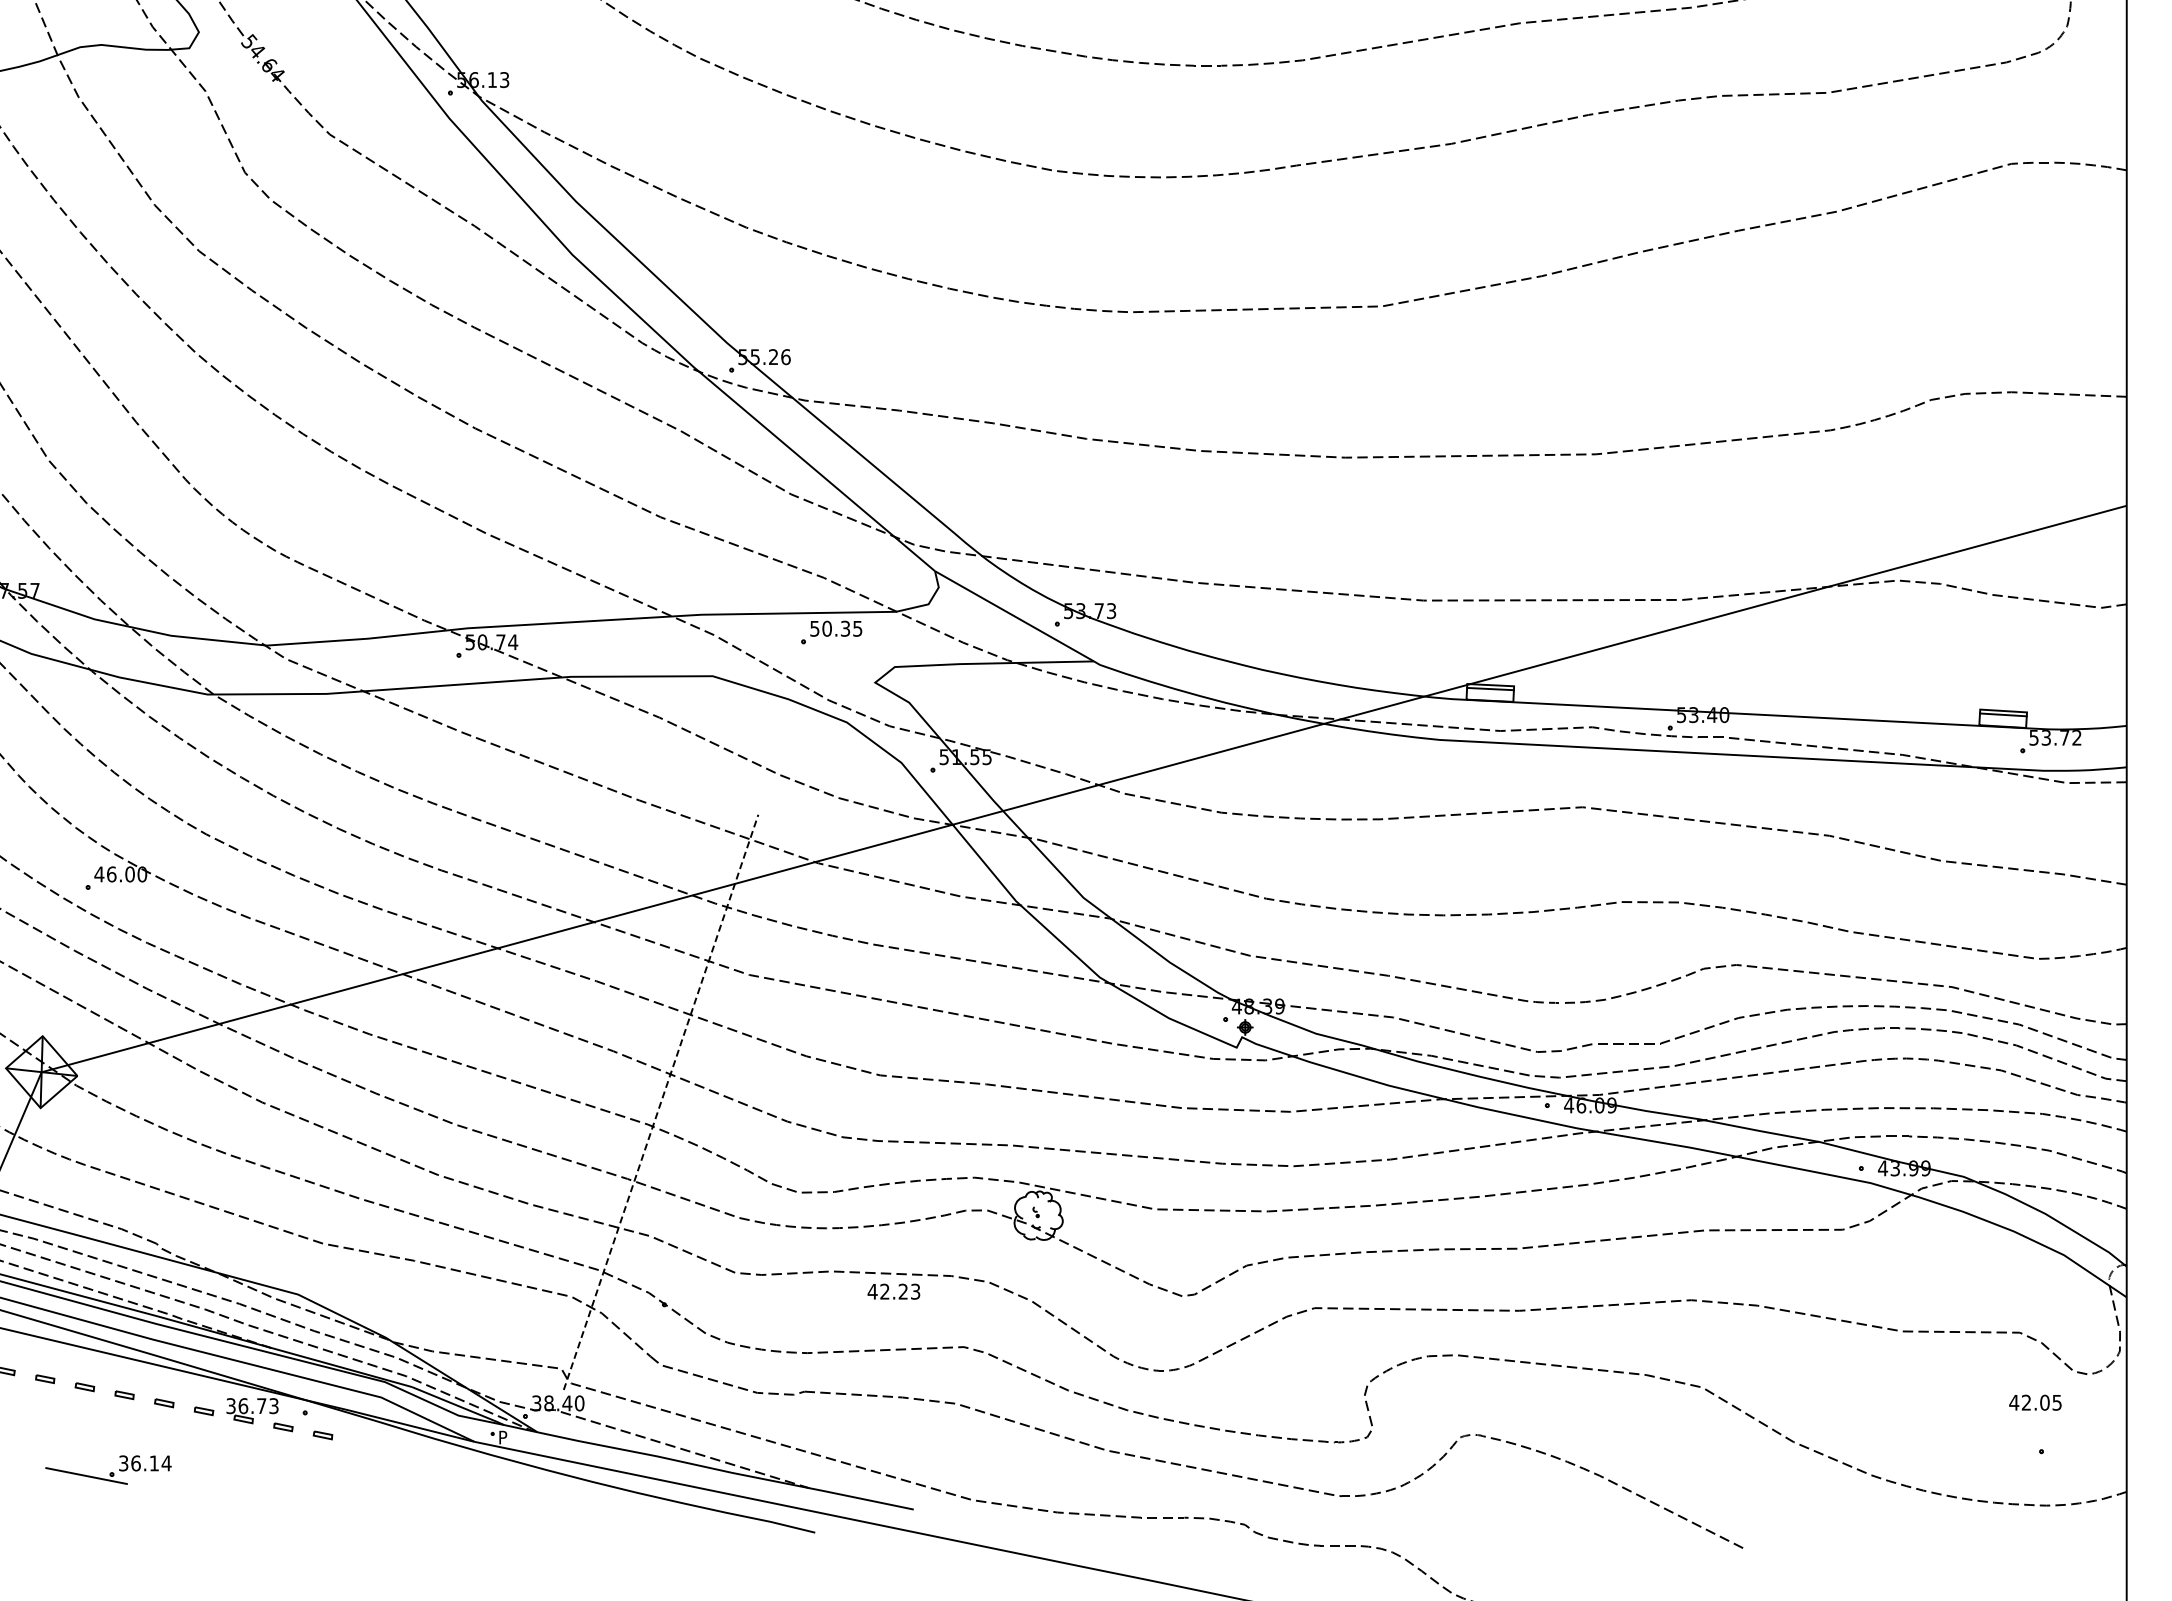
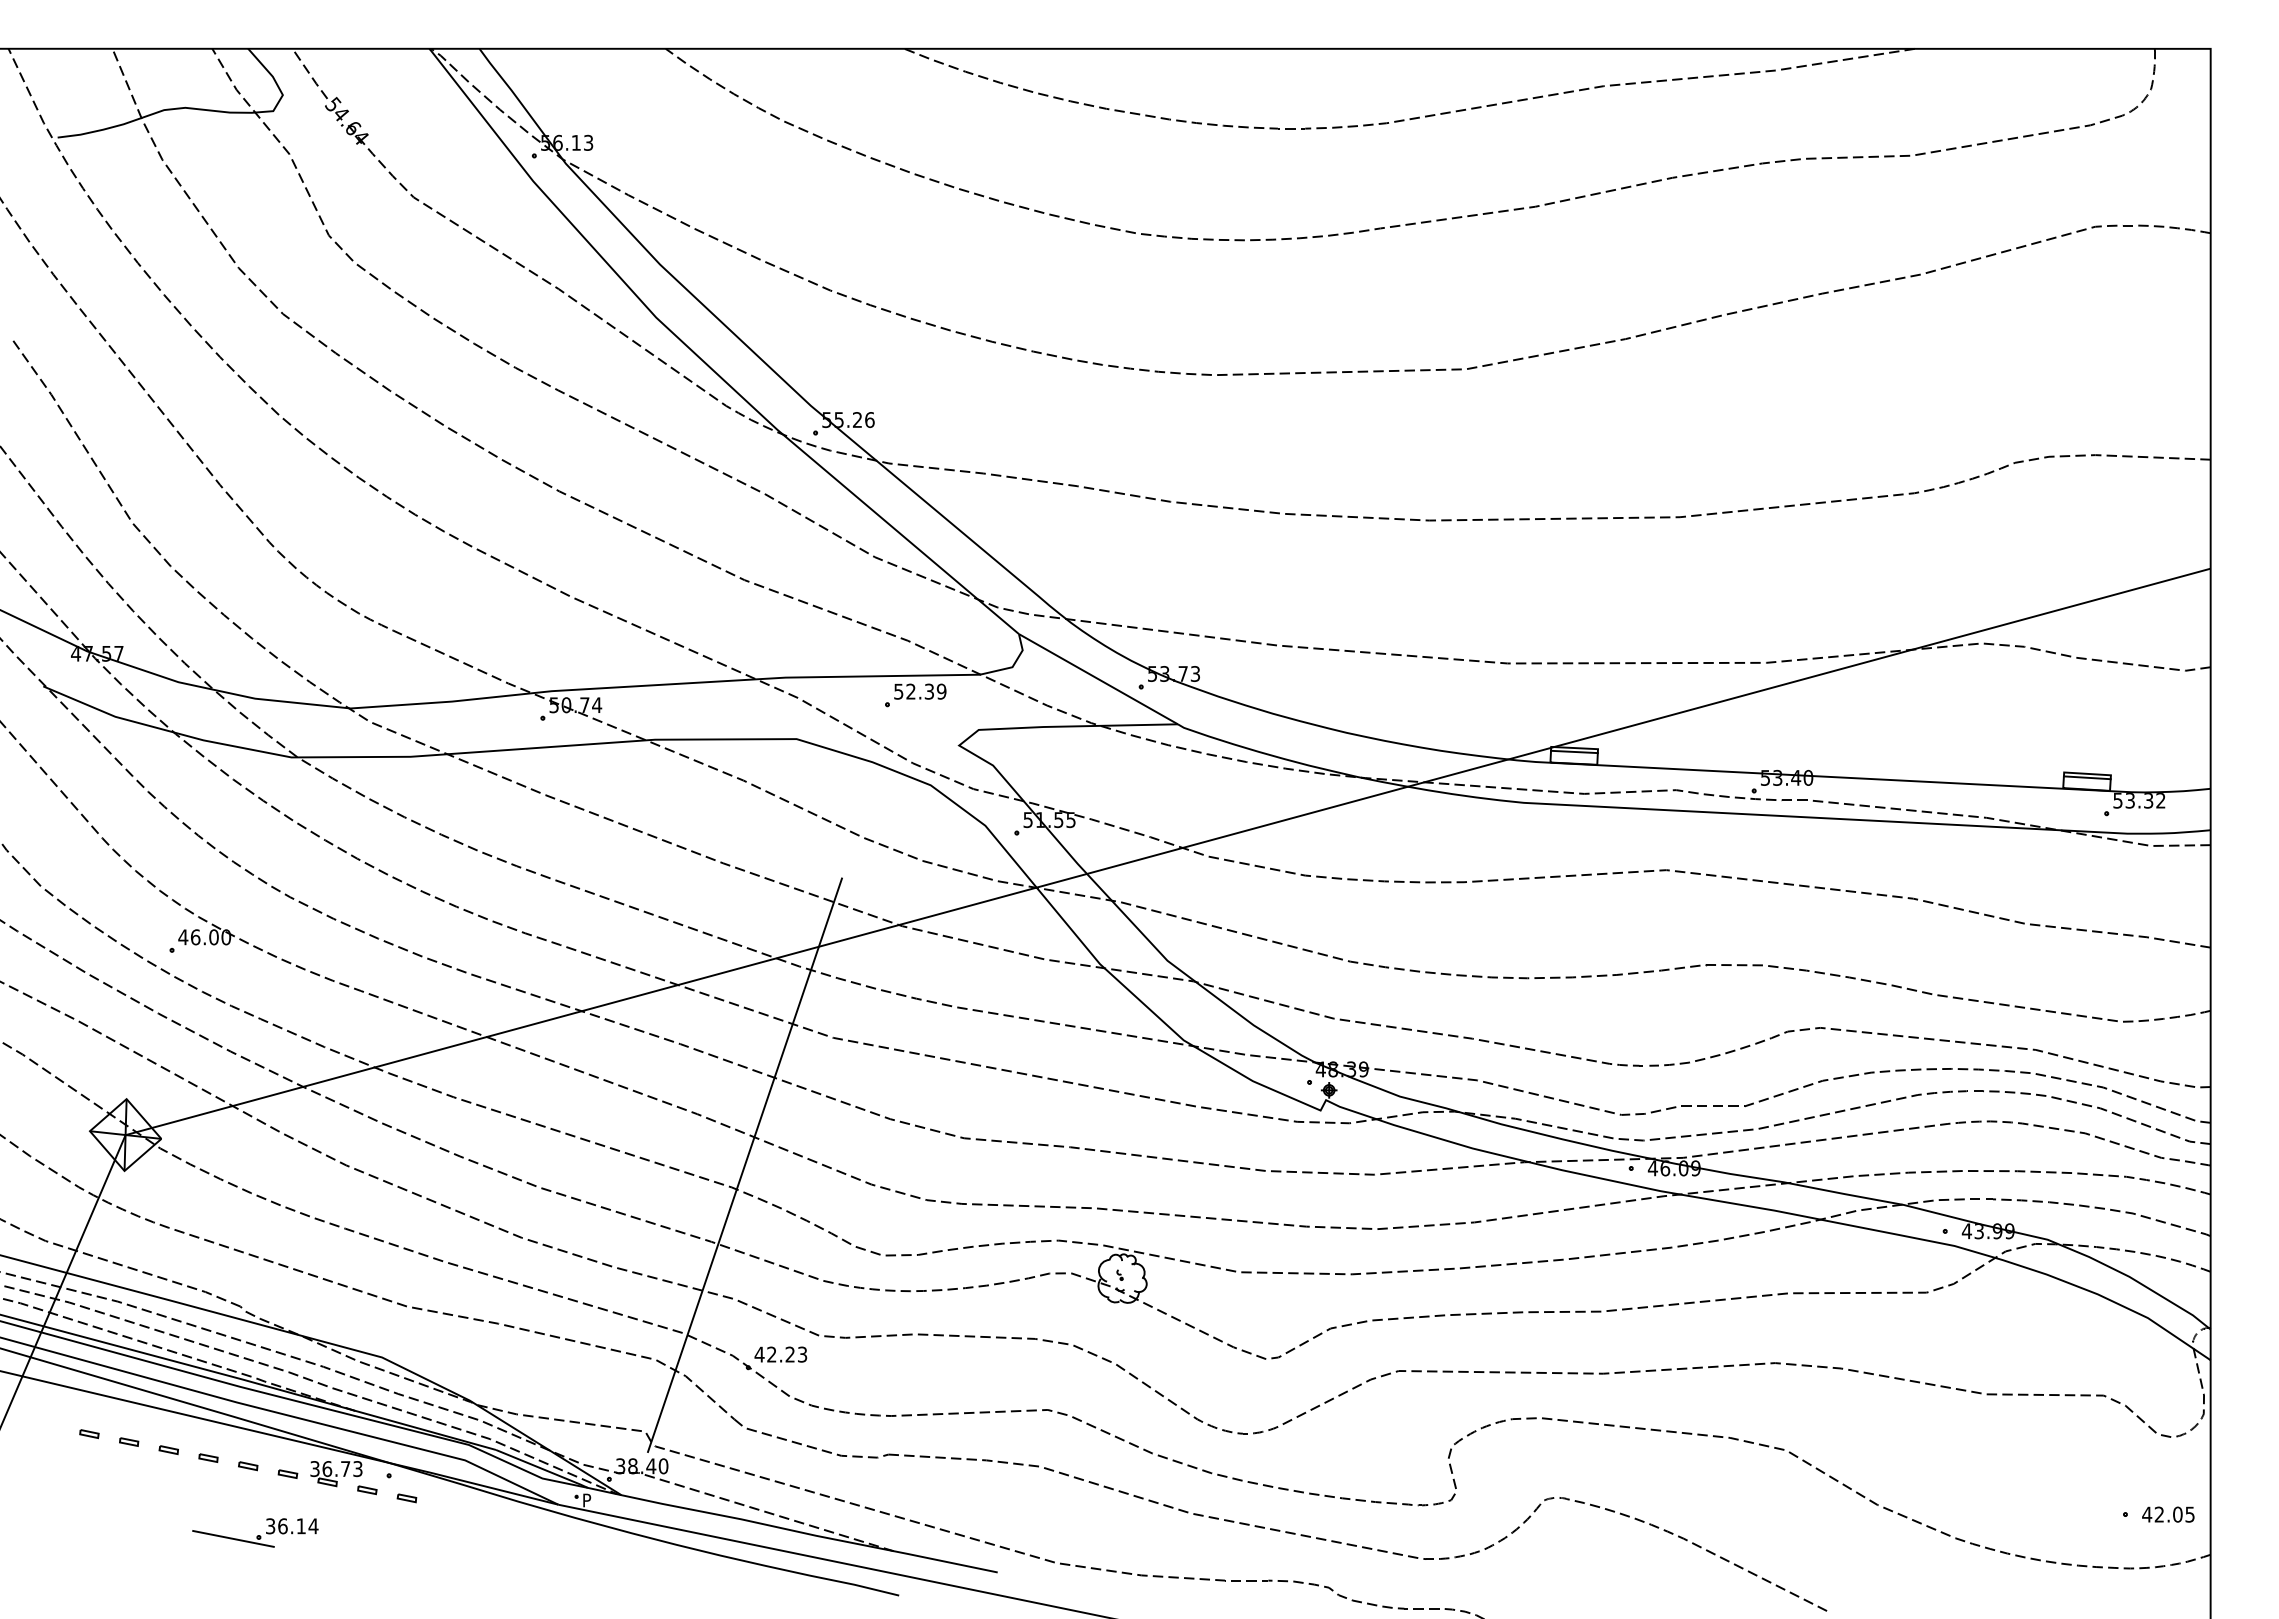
text: (842, 628) -> (926, 691), 50.35 -> 52.39
text: (2064, 737) -> (2148, 800), 53.72 -> 53.32
line: (661, 1102) -> (745, 1165), dashed -> solid
text: (893, 1291) -> (780, 1354), moved
text: (2035, 1402) -> (2168, 1514), moved
part: (108, 1469) -> (255, 1532), moved

